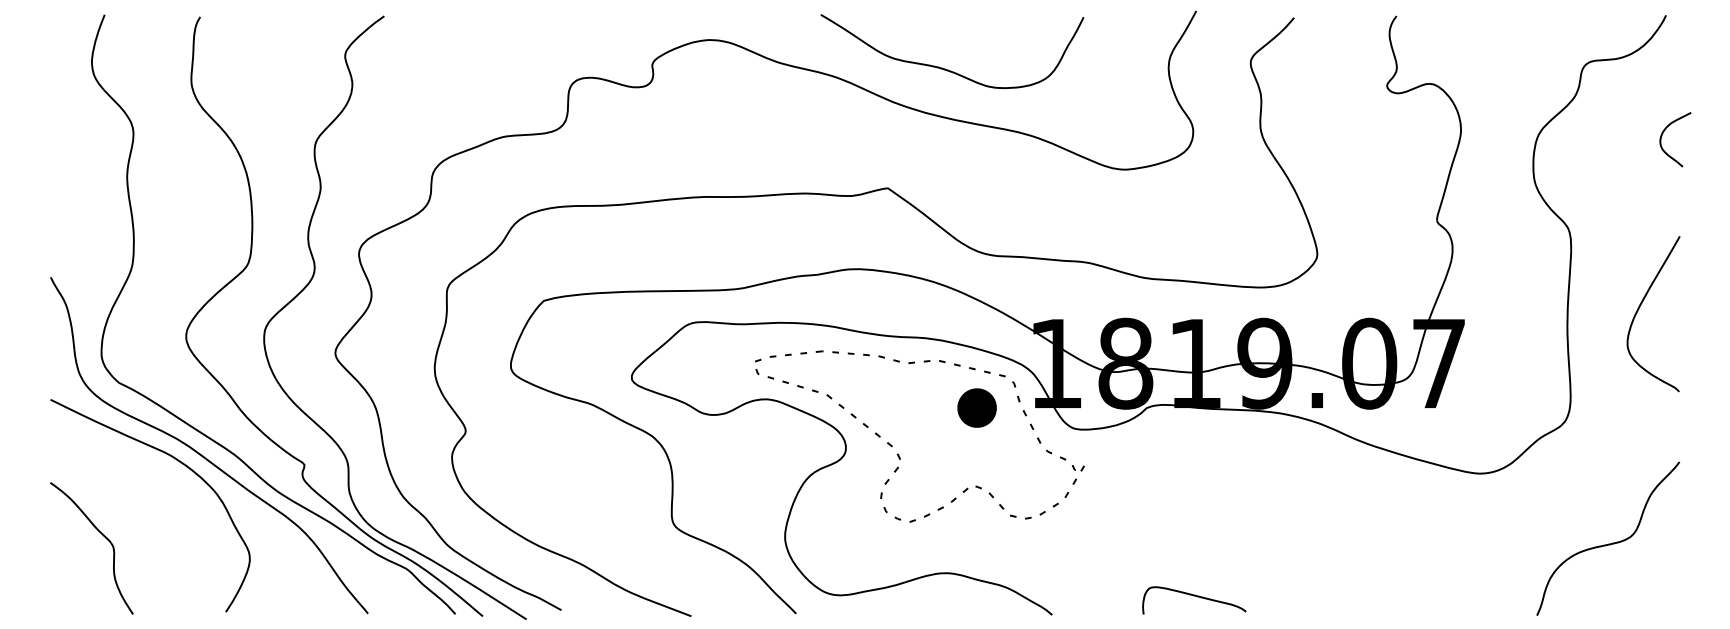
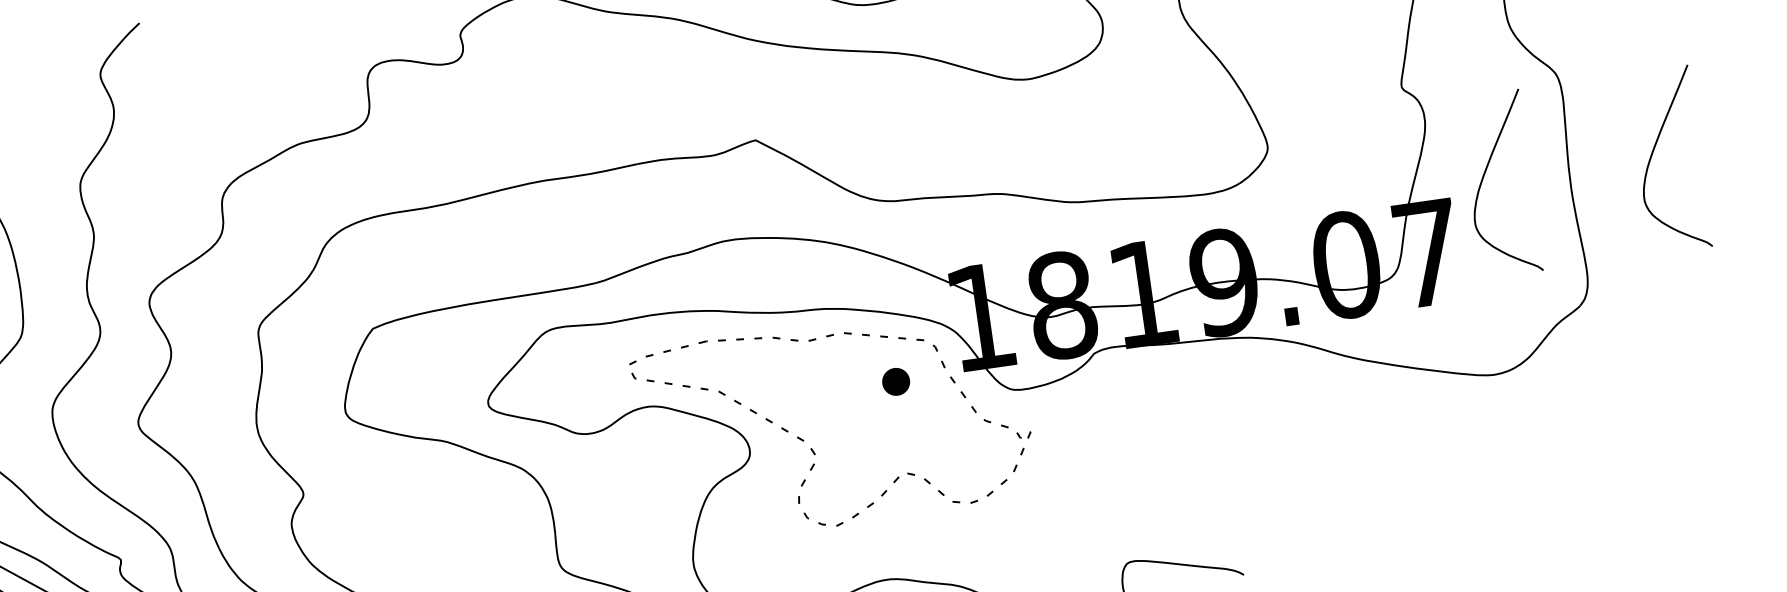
curve: (1495, 307) -> (1484, 178), added
part: (976, 407) -> (895, 381), size x0.6
curve: (1608, 543) -> (1655, 435), removed

